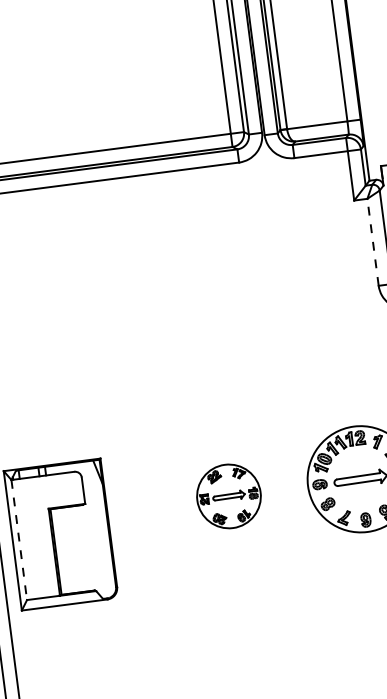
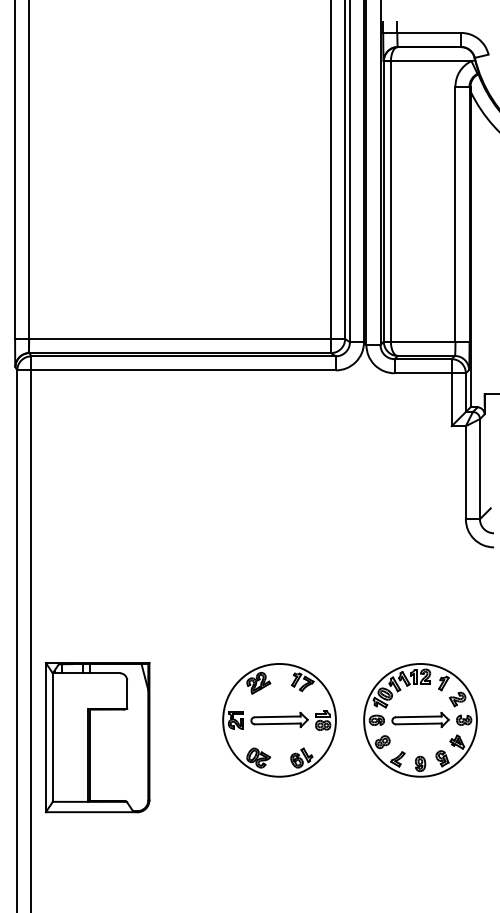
line: (372, 242) -> (465, 472), dashed -> solid
part: (228, 496) -> (279, 720), size x1.67
line: (19, 540) -> (52, 738), dashed -> solid

